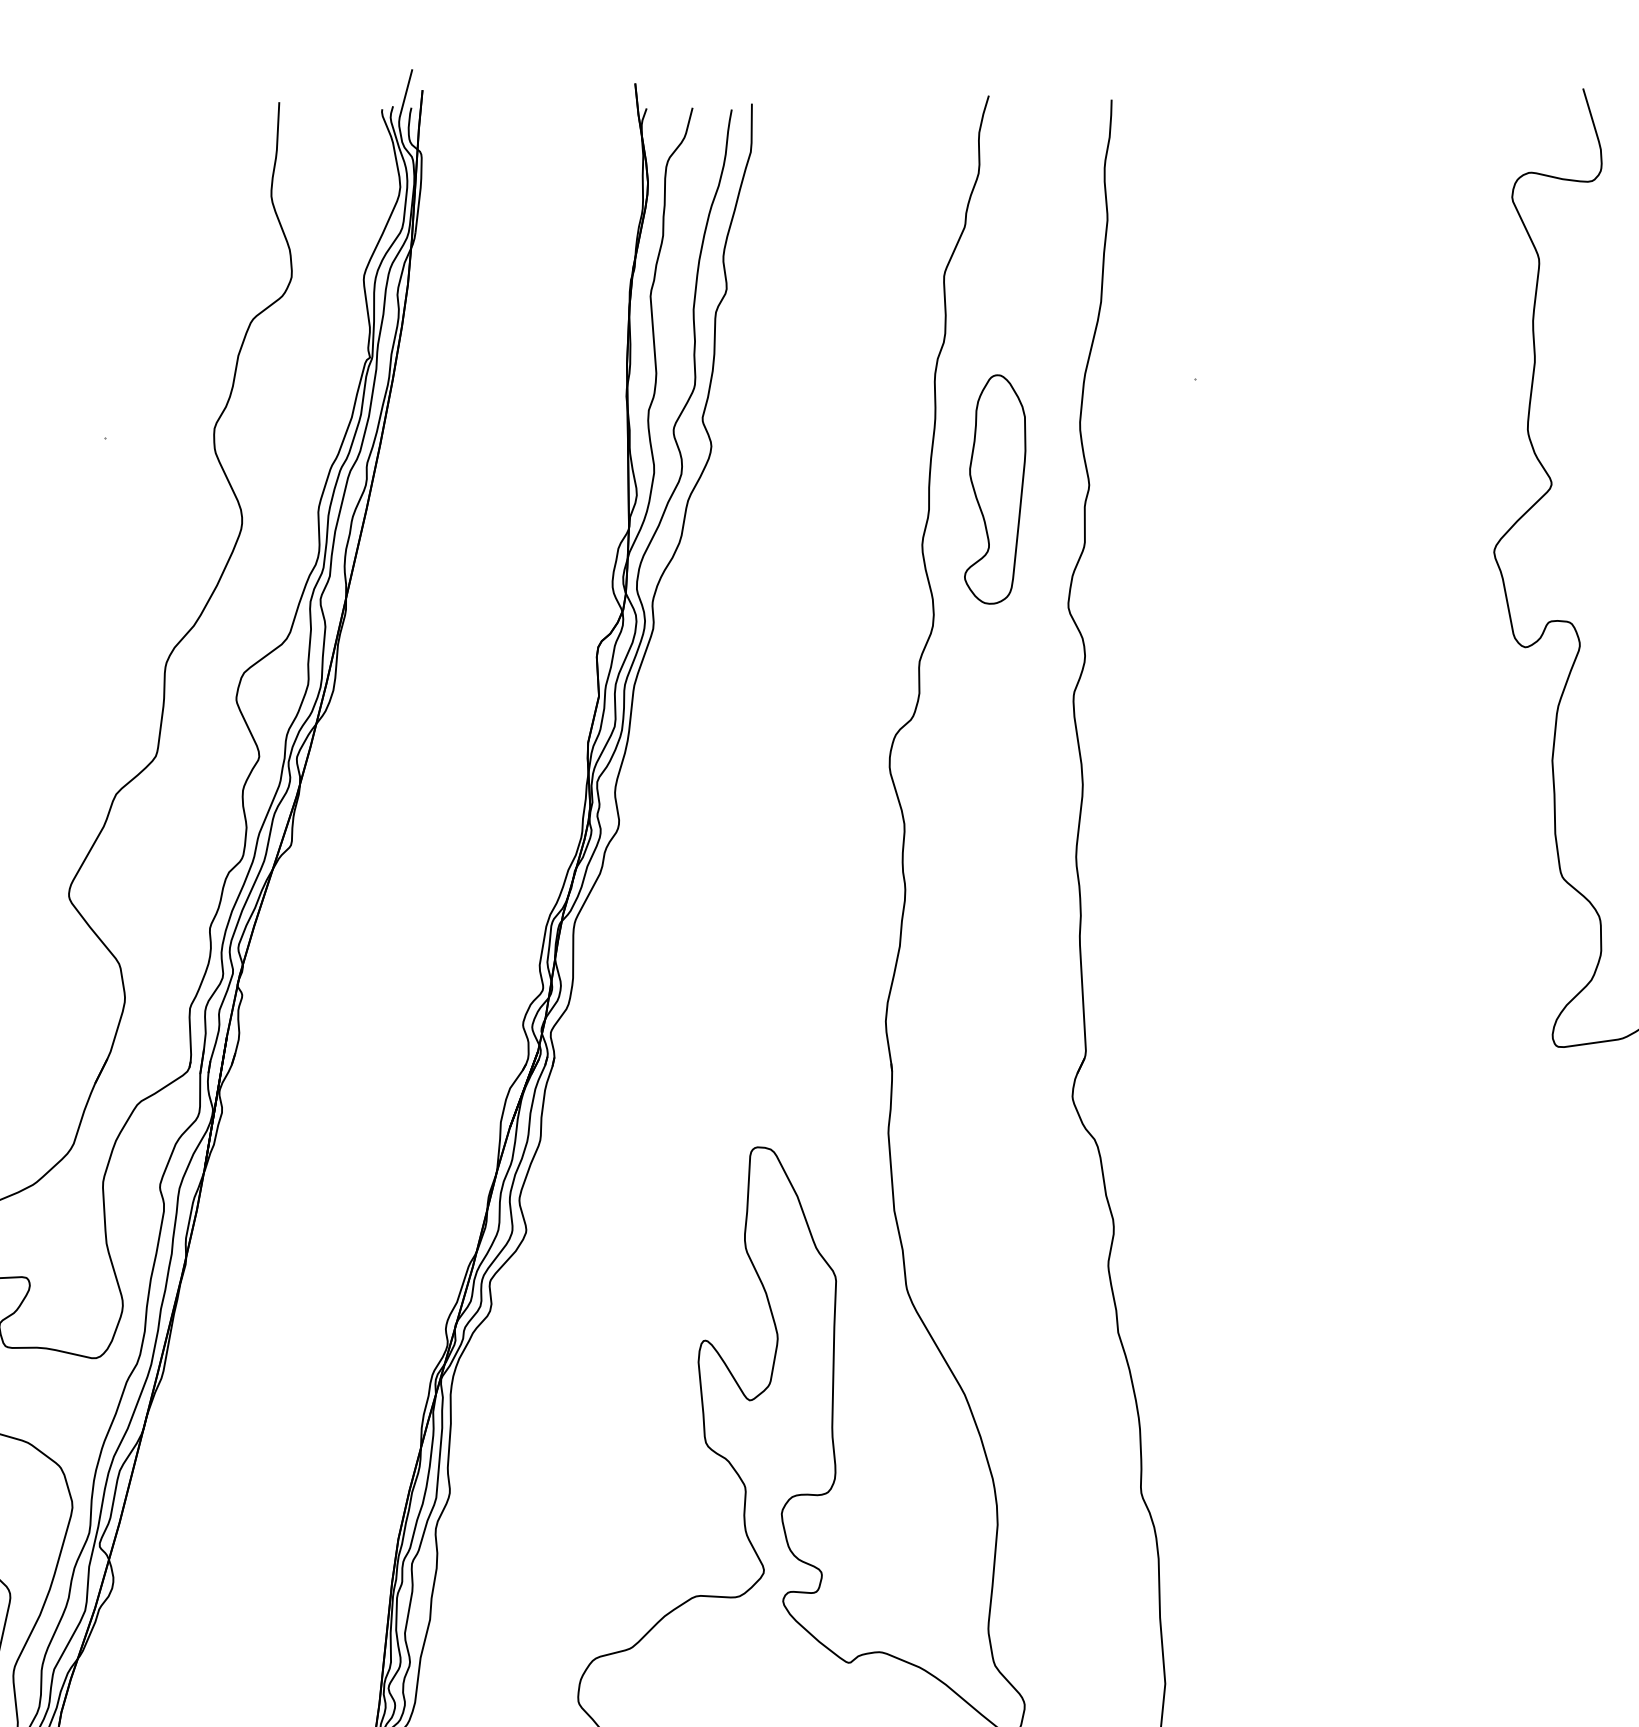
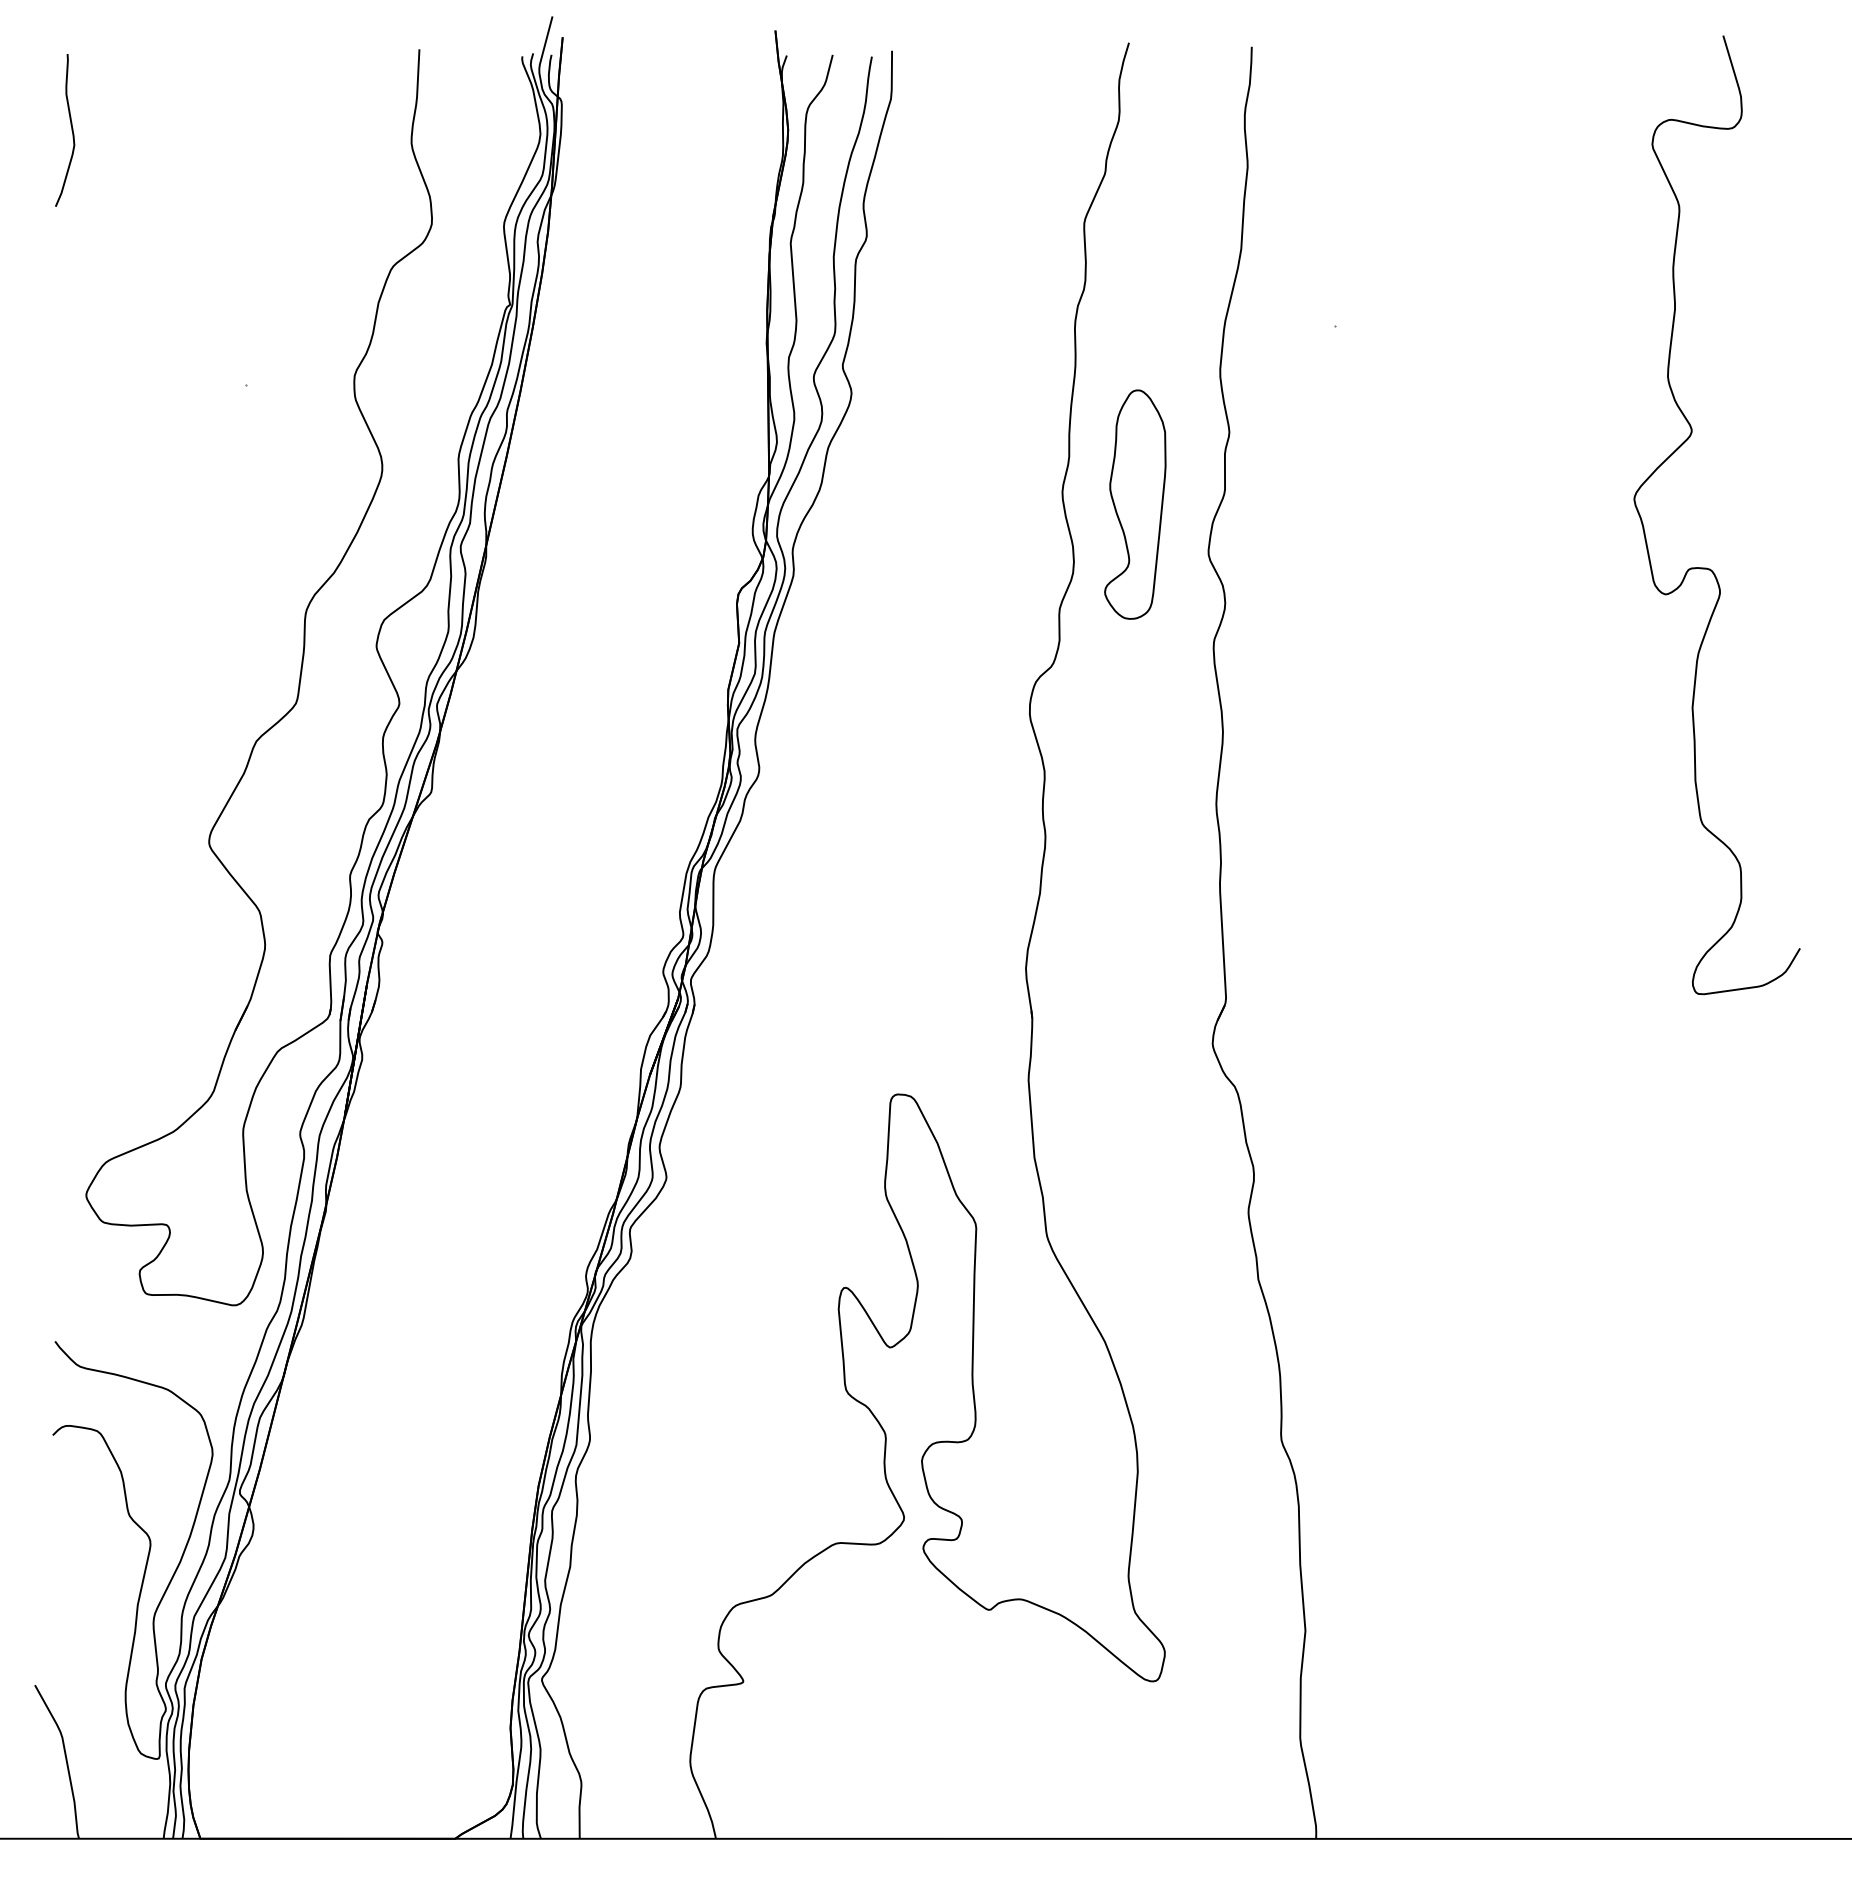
part: (995, 489) -> (1135, 504), moved

